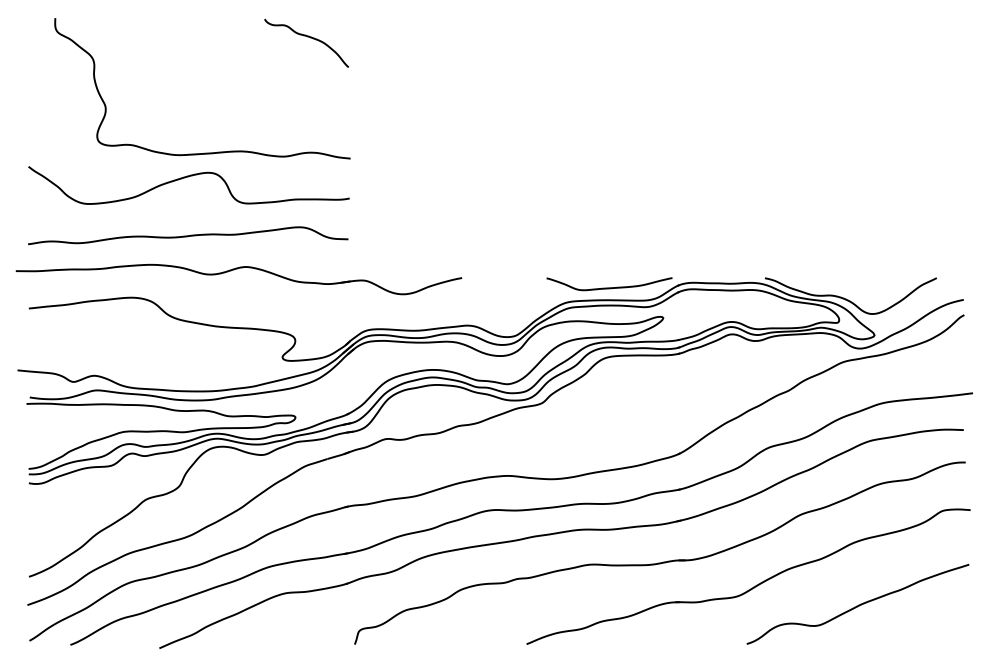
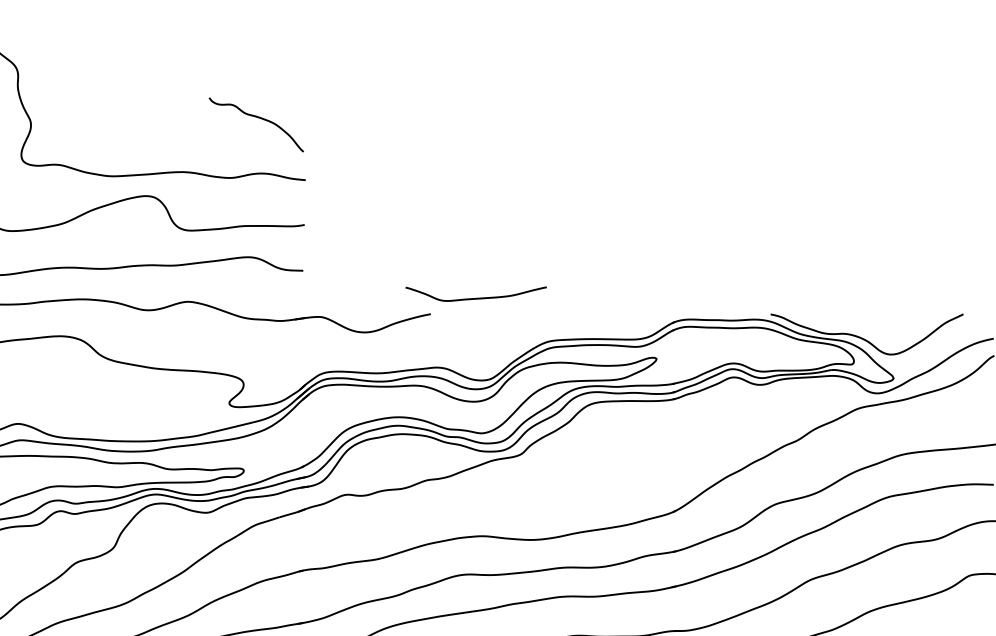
curve: (307, 37) -> (257, 118), moved
curve: (609, 287) -> (476, 297), moved

